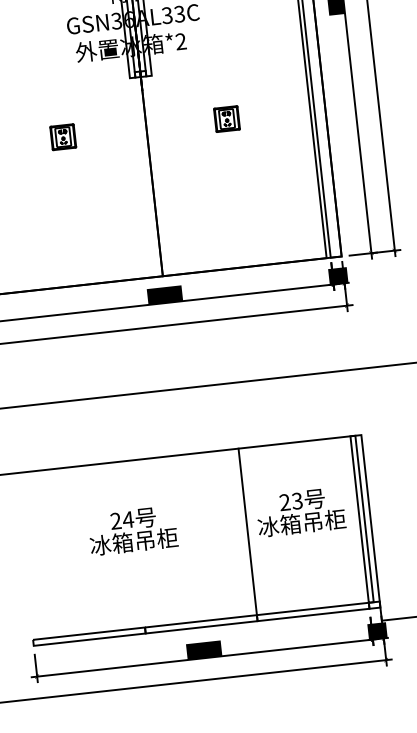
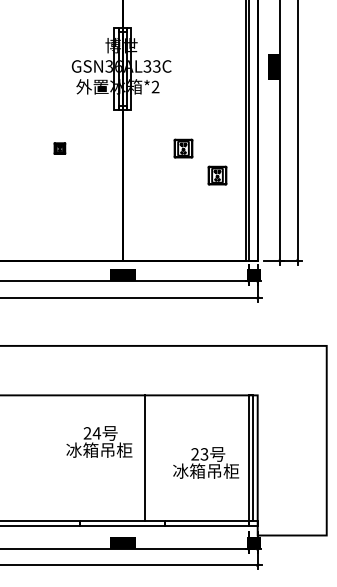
part: (62, 137) -> (59, 148), size x0.6
part: (275, 149) -> (217, 175), added
text: (301, 511) -> (206, 462), moved
text: (132, 530) -> (99, 441), moved
line: (247, 532) -> (144, 458), moved

